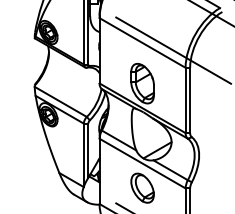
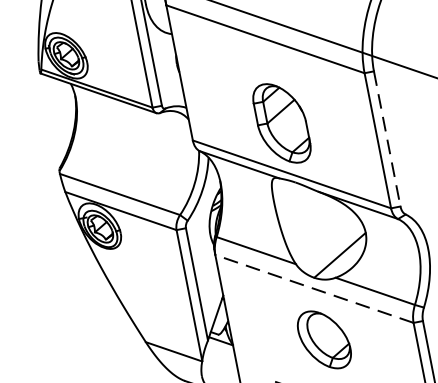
line: (190, 100) -> (387, 138), solid -> dashed
line: (142, 163) -> (314, 288), solid -> dashed

